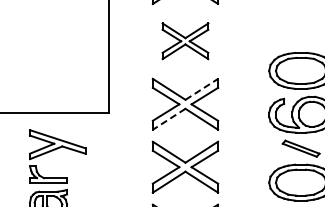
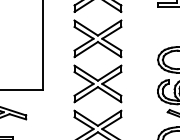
part: (185, 40) -> (97, 38), size x1.43
line: (202, 89) -> (110, 73), dashed -> solid
line: (168, 119) -> (85, 94), dashed -> solid

